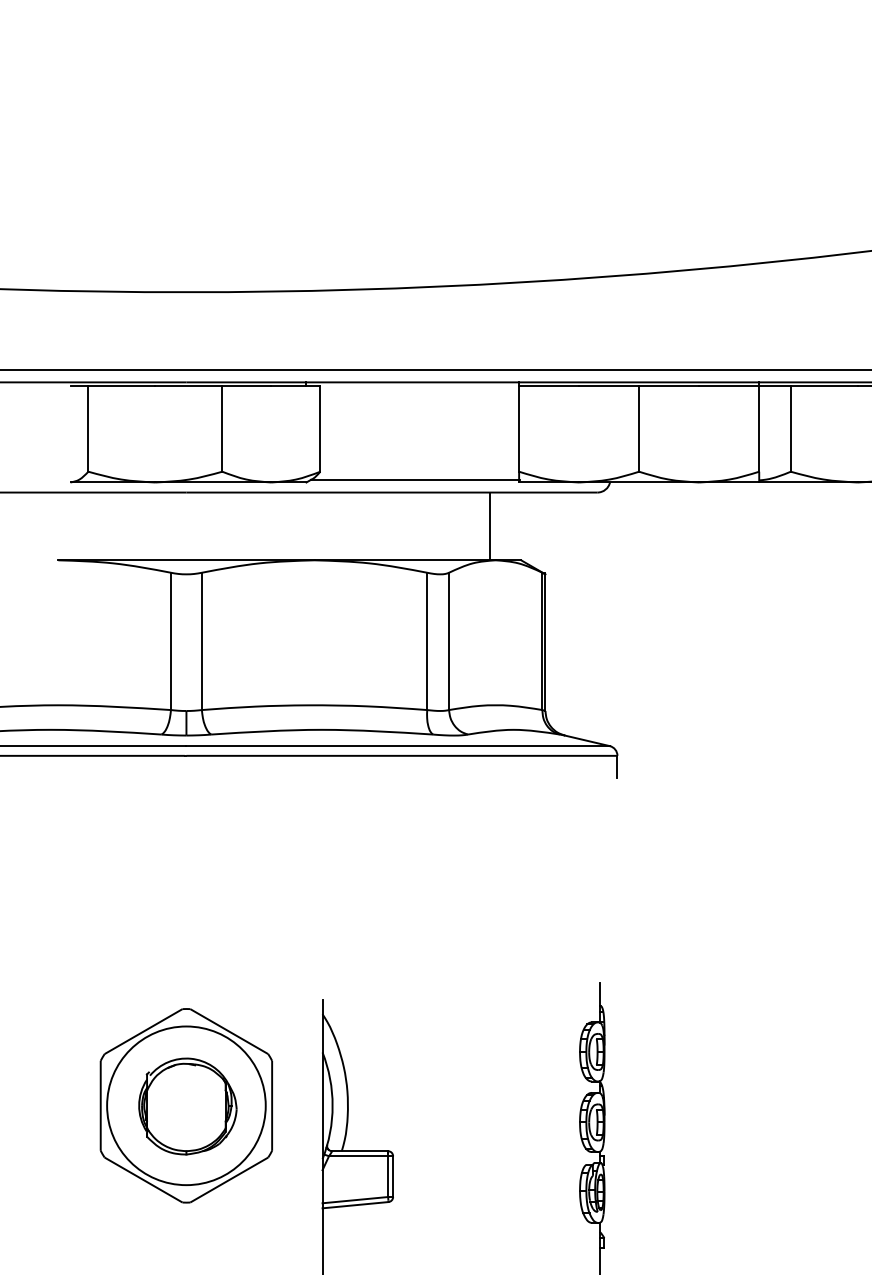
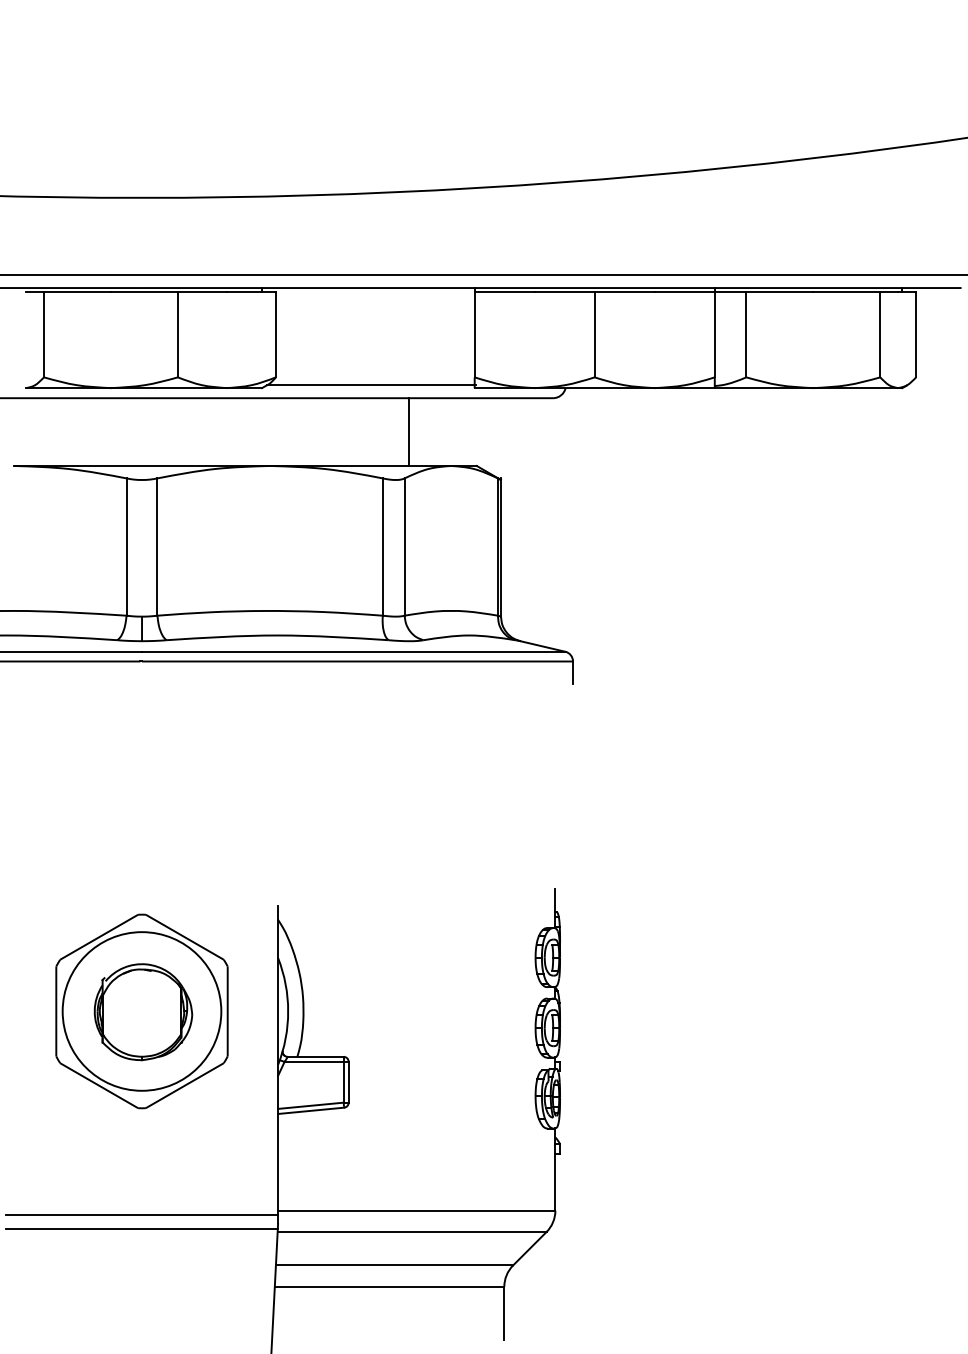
line: (490, 525) -> (409, 431), moved

